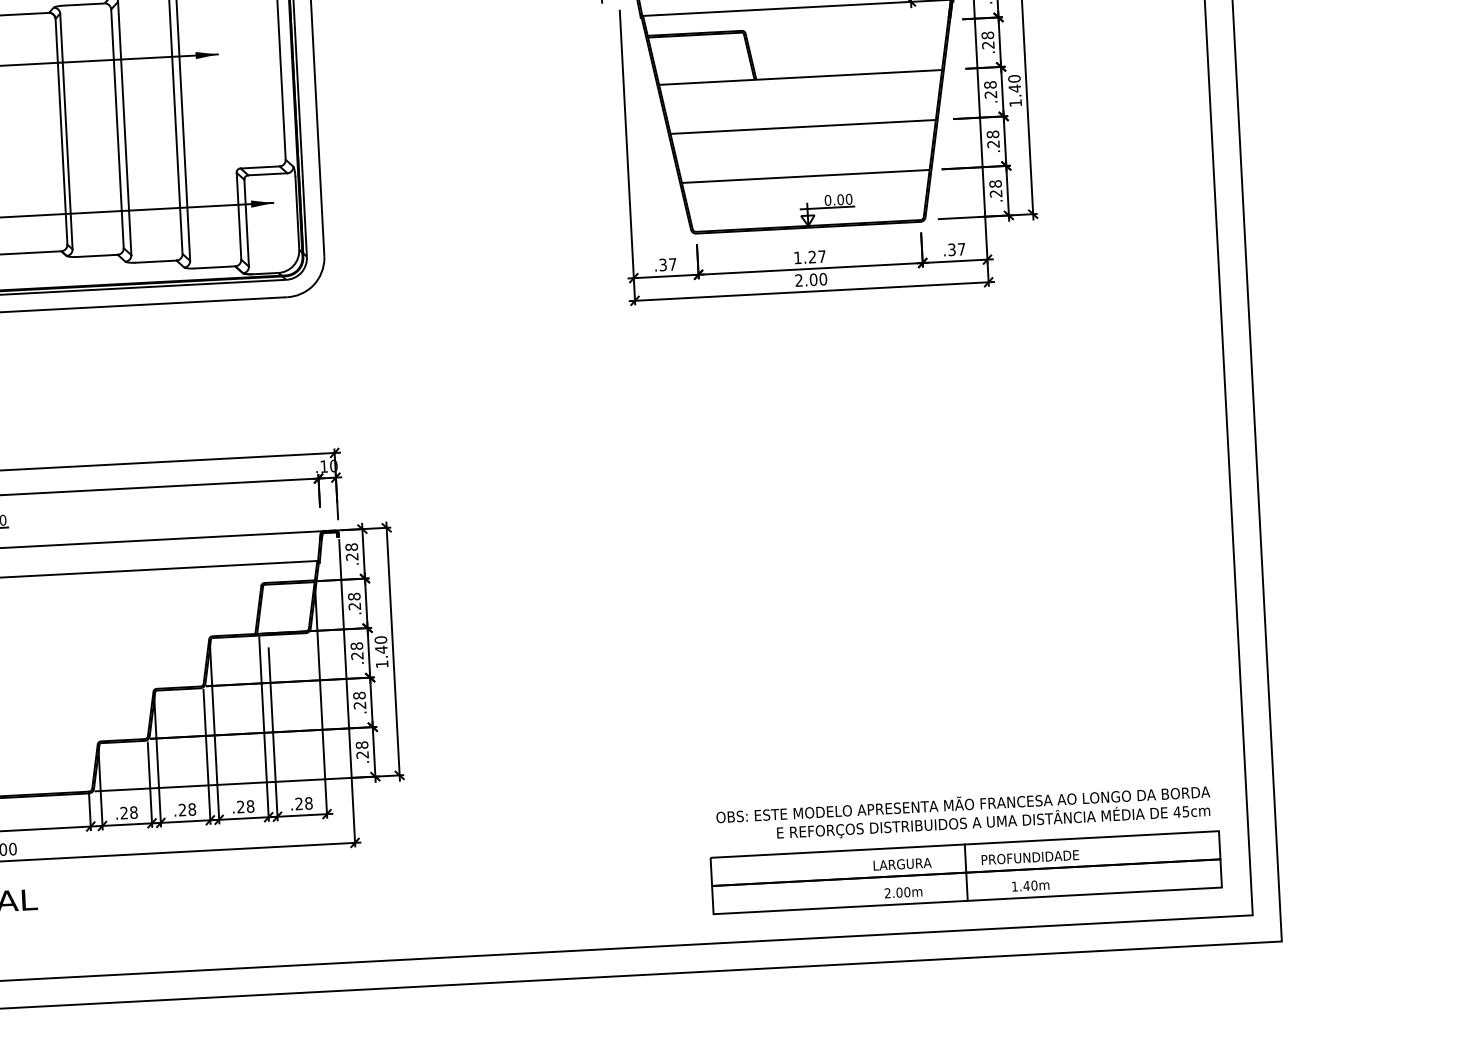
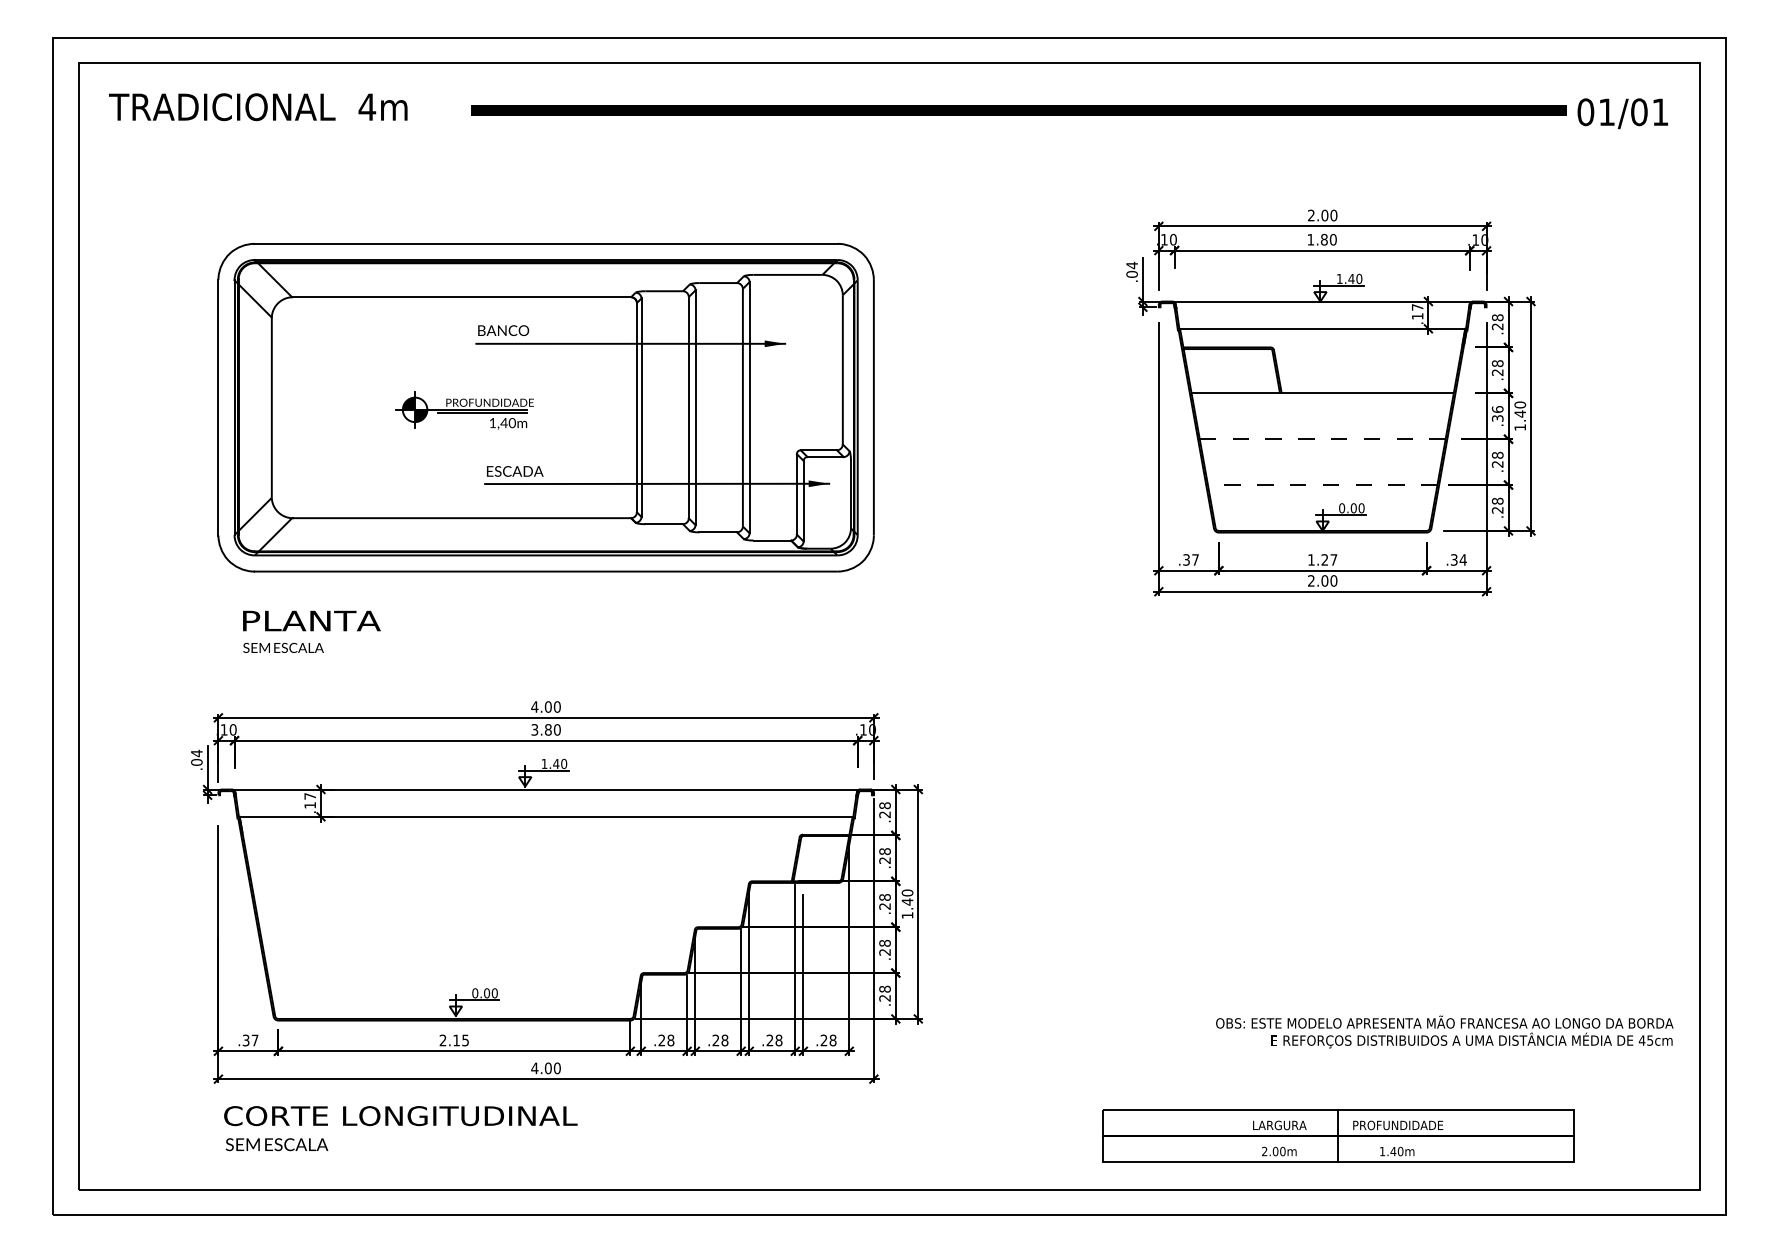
text: (990, 89) -> (1497, 413), .28 -> .36
line: (803, 127) -> (1322, 439), solid -> dashed
line: (805, 176) -> (1322, 485), solid -> dashed
text: (960, 248) -> (1462, 559), .37 -> .34
text: (963, 813) -> (1444, 1031), moved
part: (966, 871) -> (1338, 1135), moved

